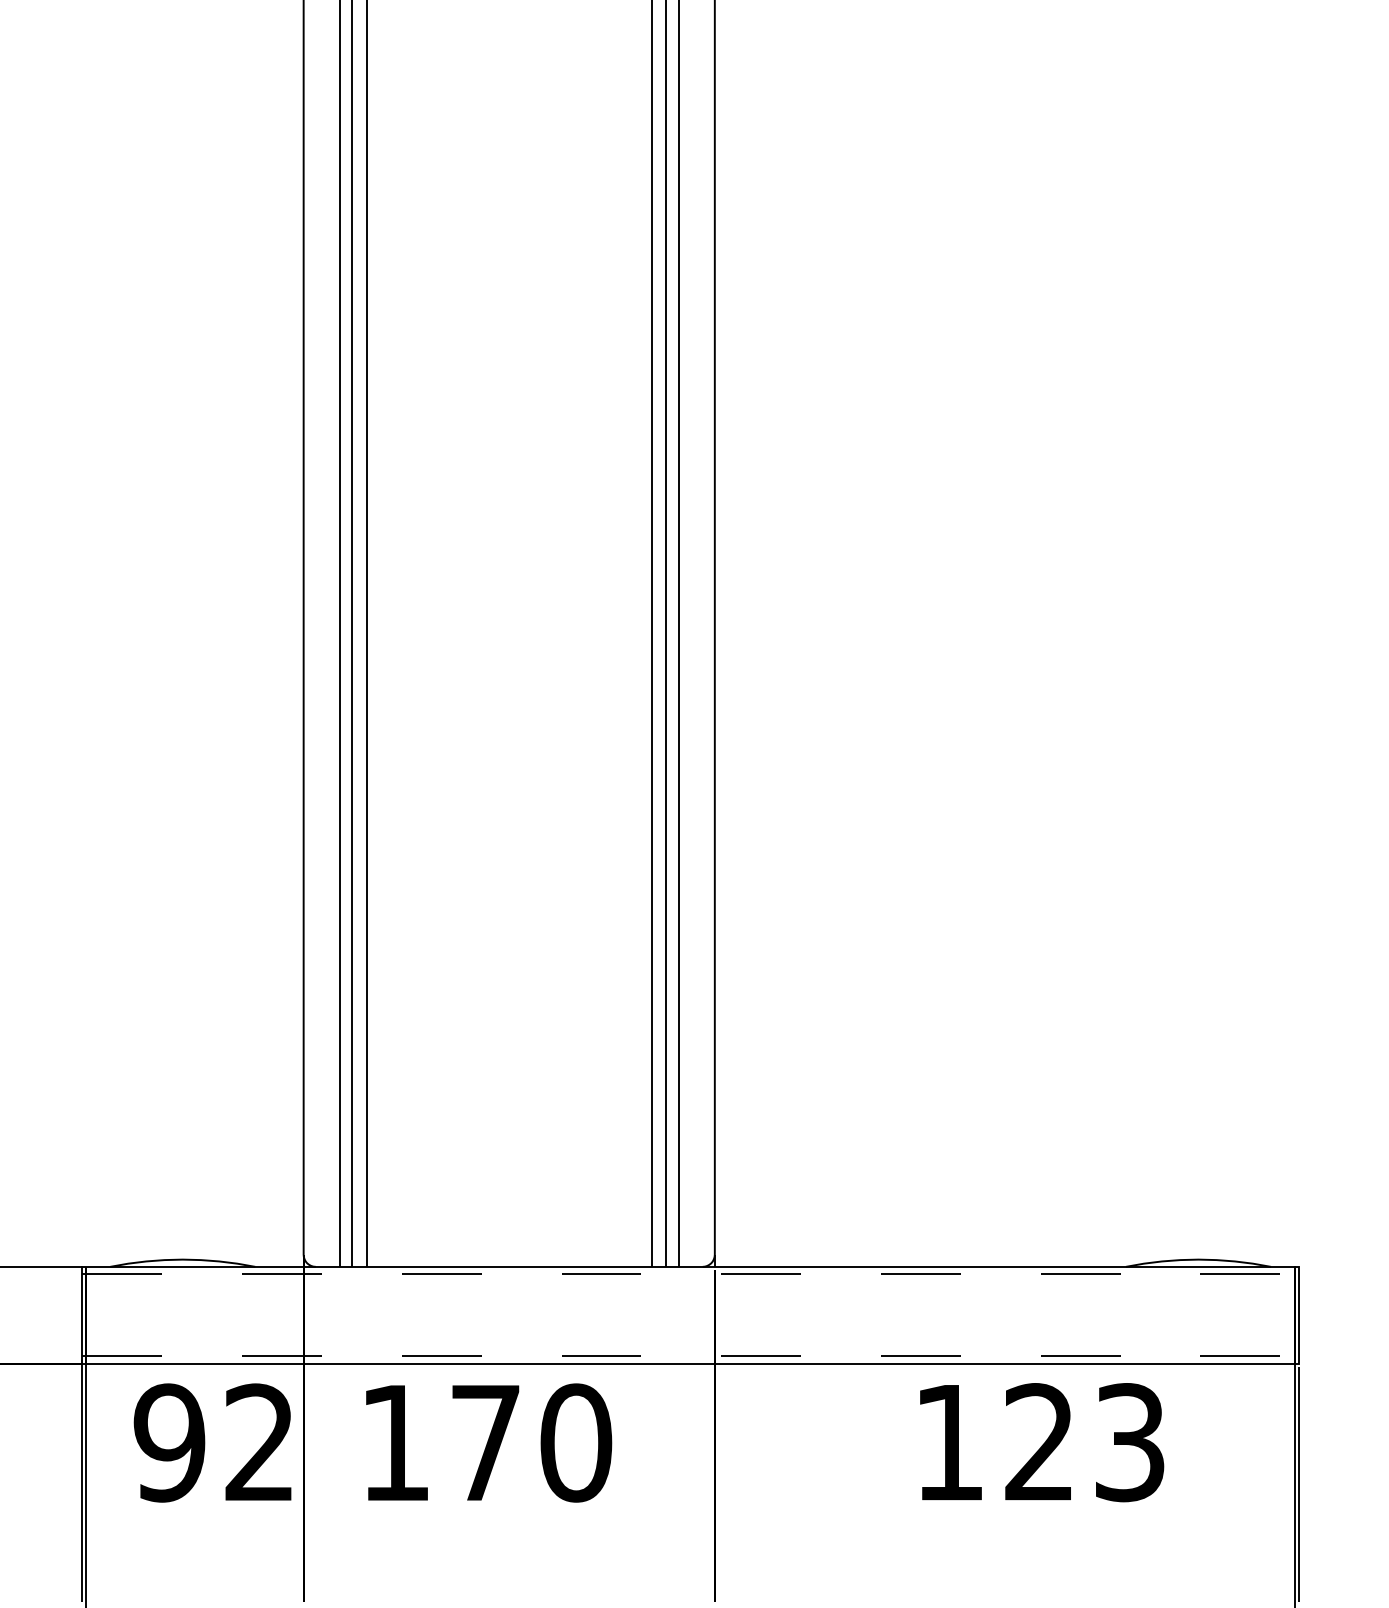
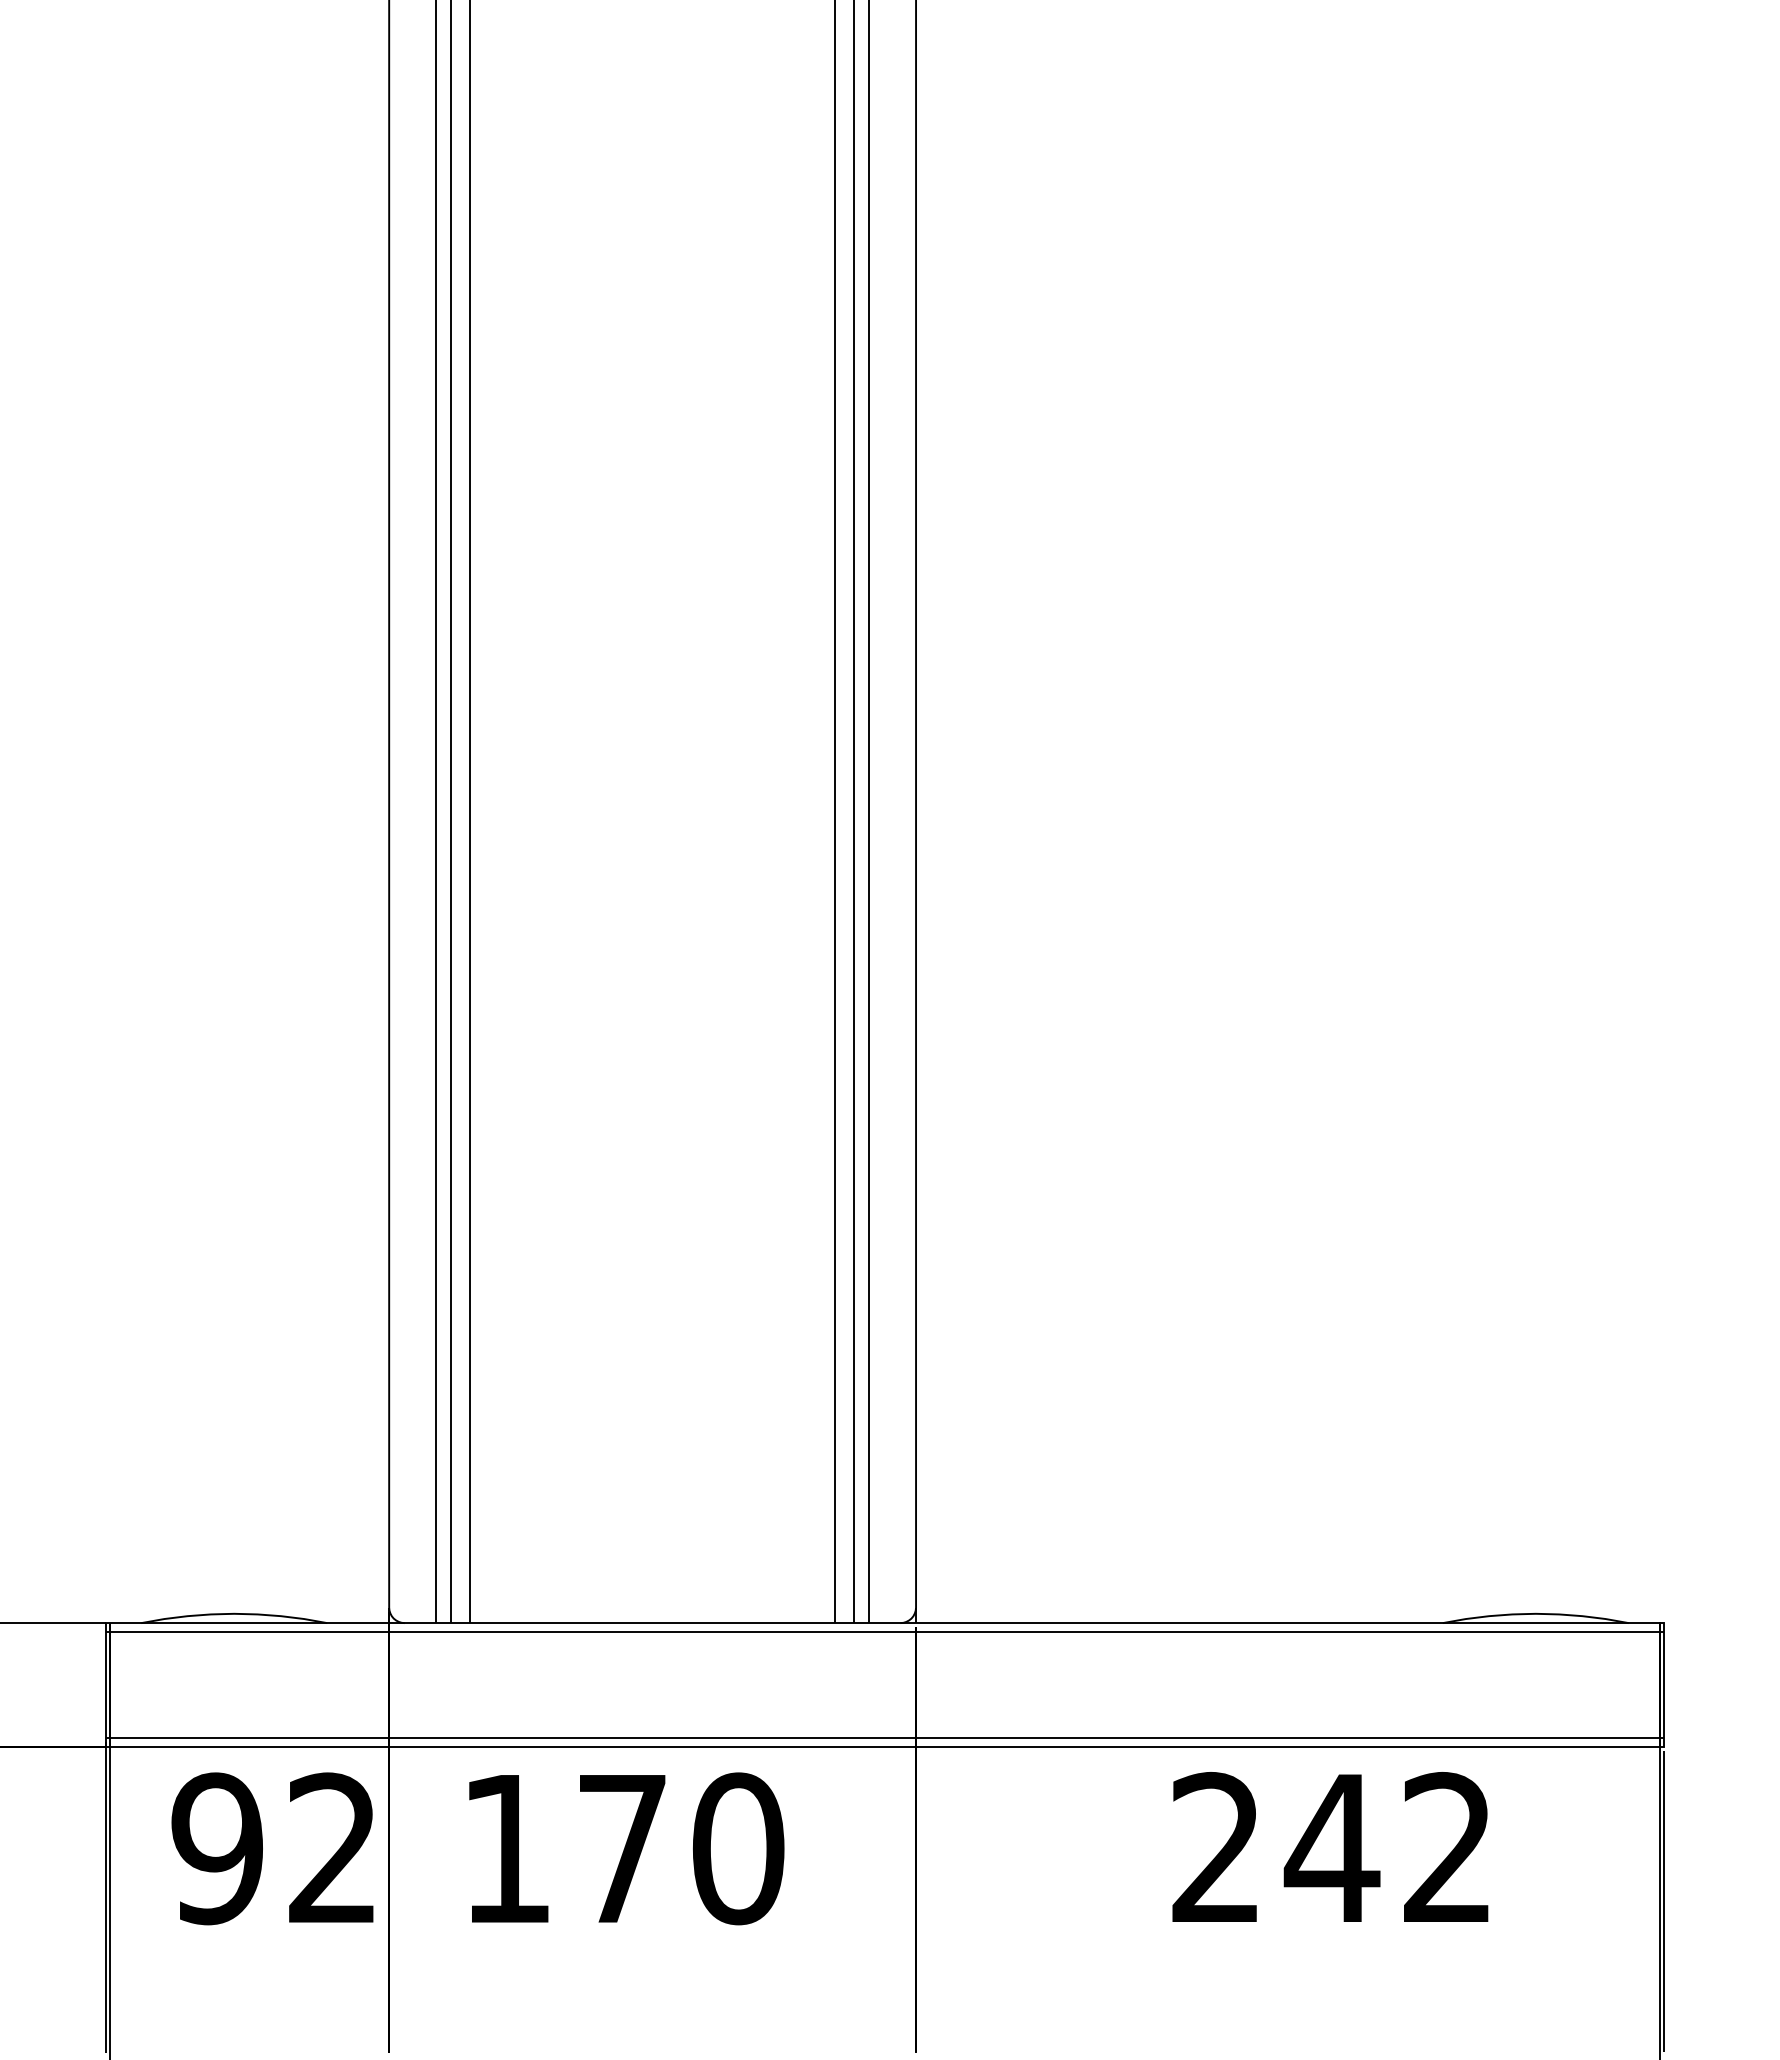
line: (690, 1274) -> (885, 1632), dashed -> solid
line: (690, 1356) -> (885, 1737), dashed -> solid
text: (1039, 1441) -> (1331, 1847), 123 -> 242

